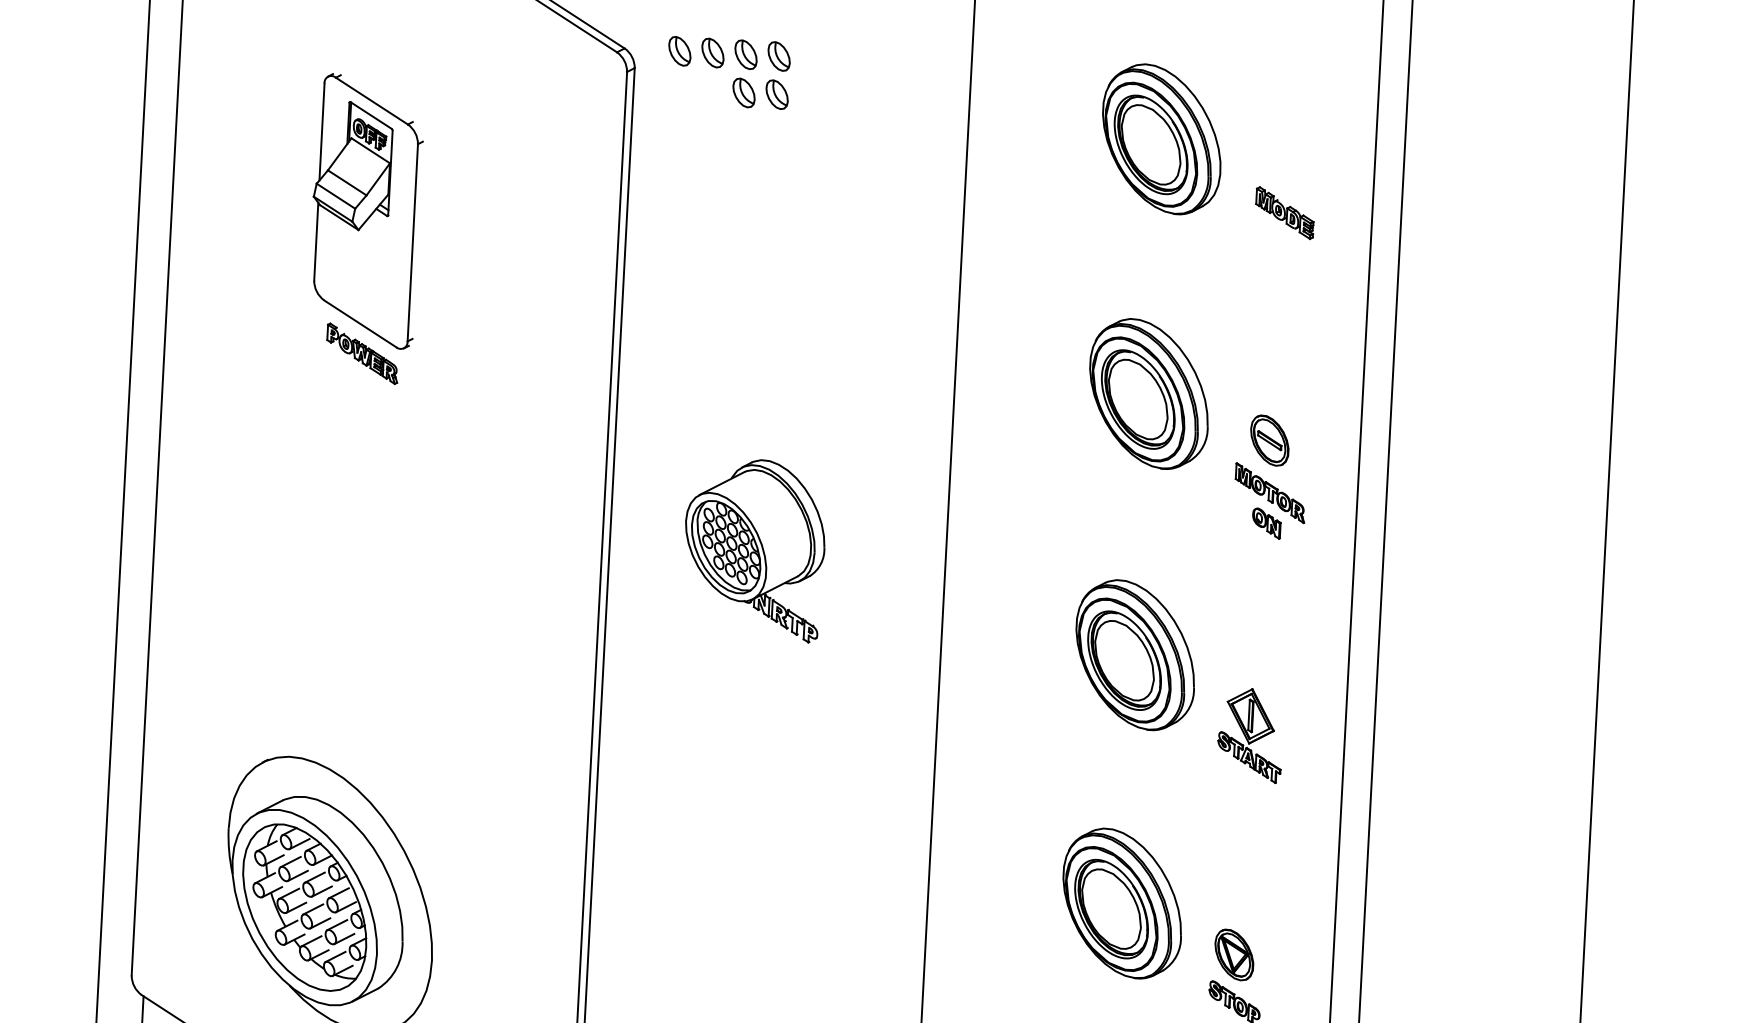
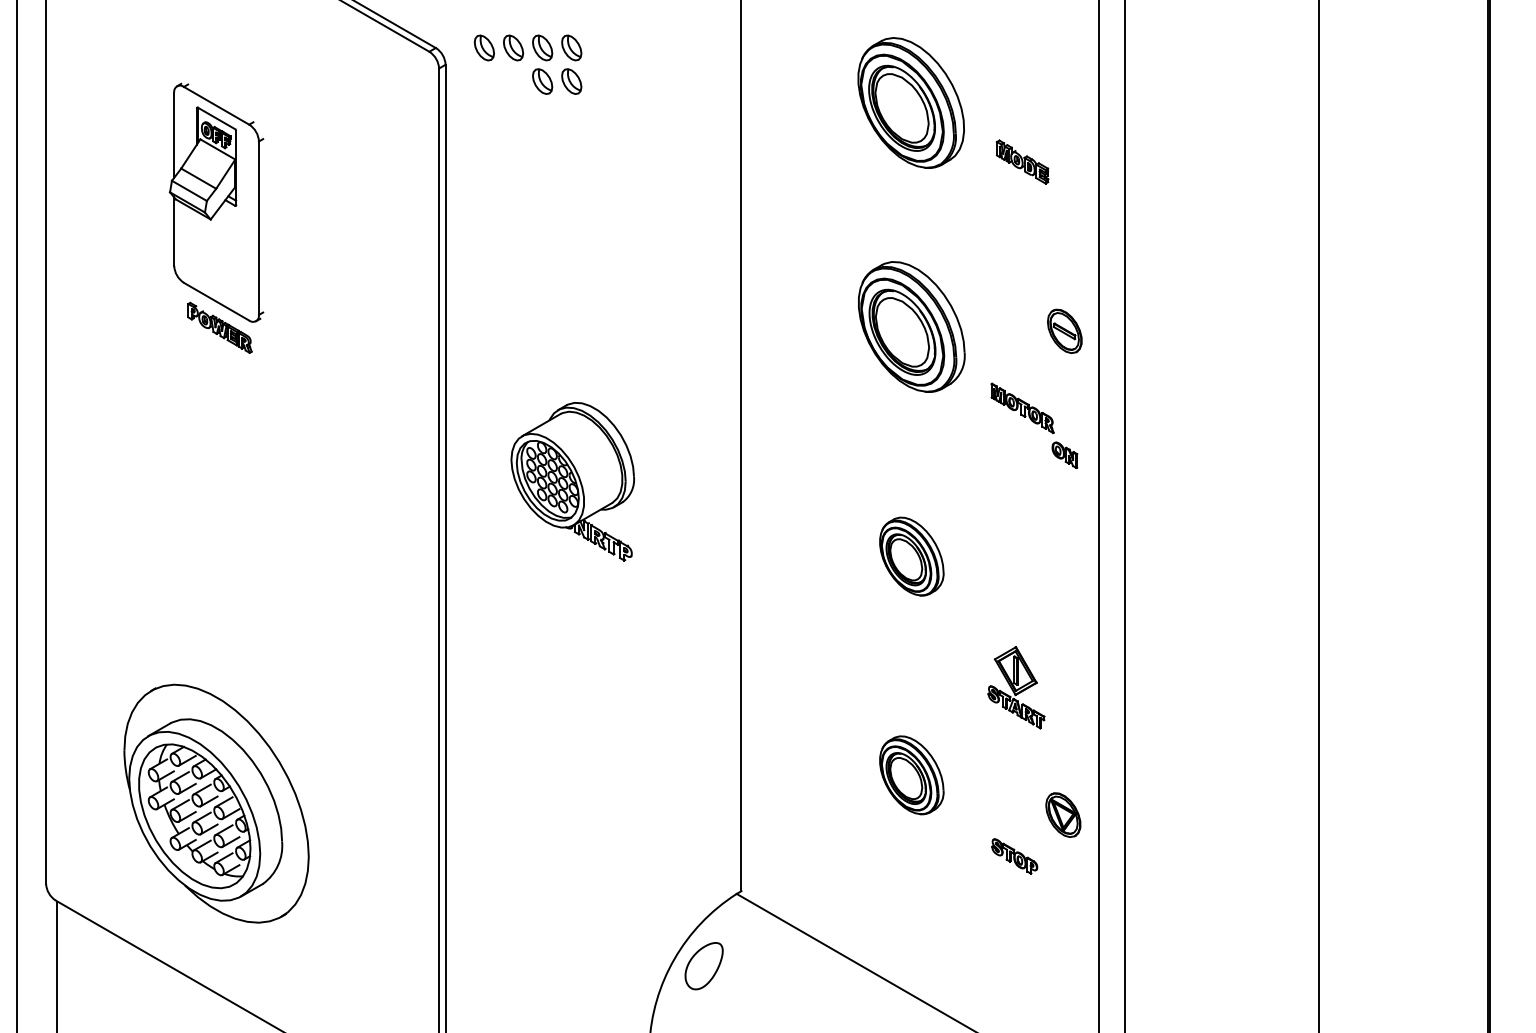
part: (1269, 439) -> (1064, 330), moved
part: (1266, 522) -> (1064, 454), moved
part: (1135, 654) -> (911, 556), size x0.6
part: (1250, 735) -> (1016, 687), moved
part: (1122, 903) -> (911, 775), size x0.6
part: (1234, 954) -> (1063, 814), moved

